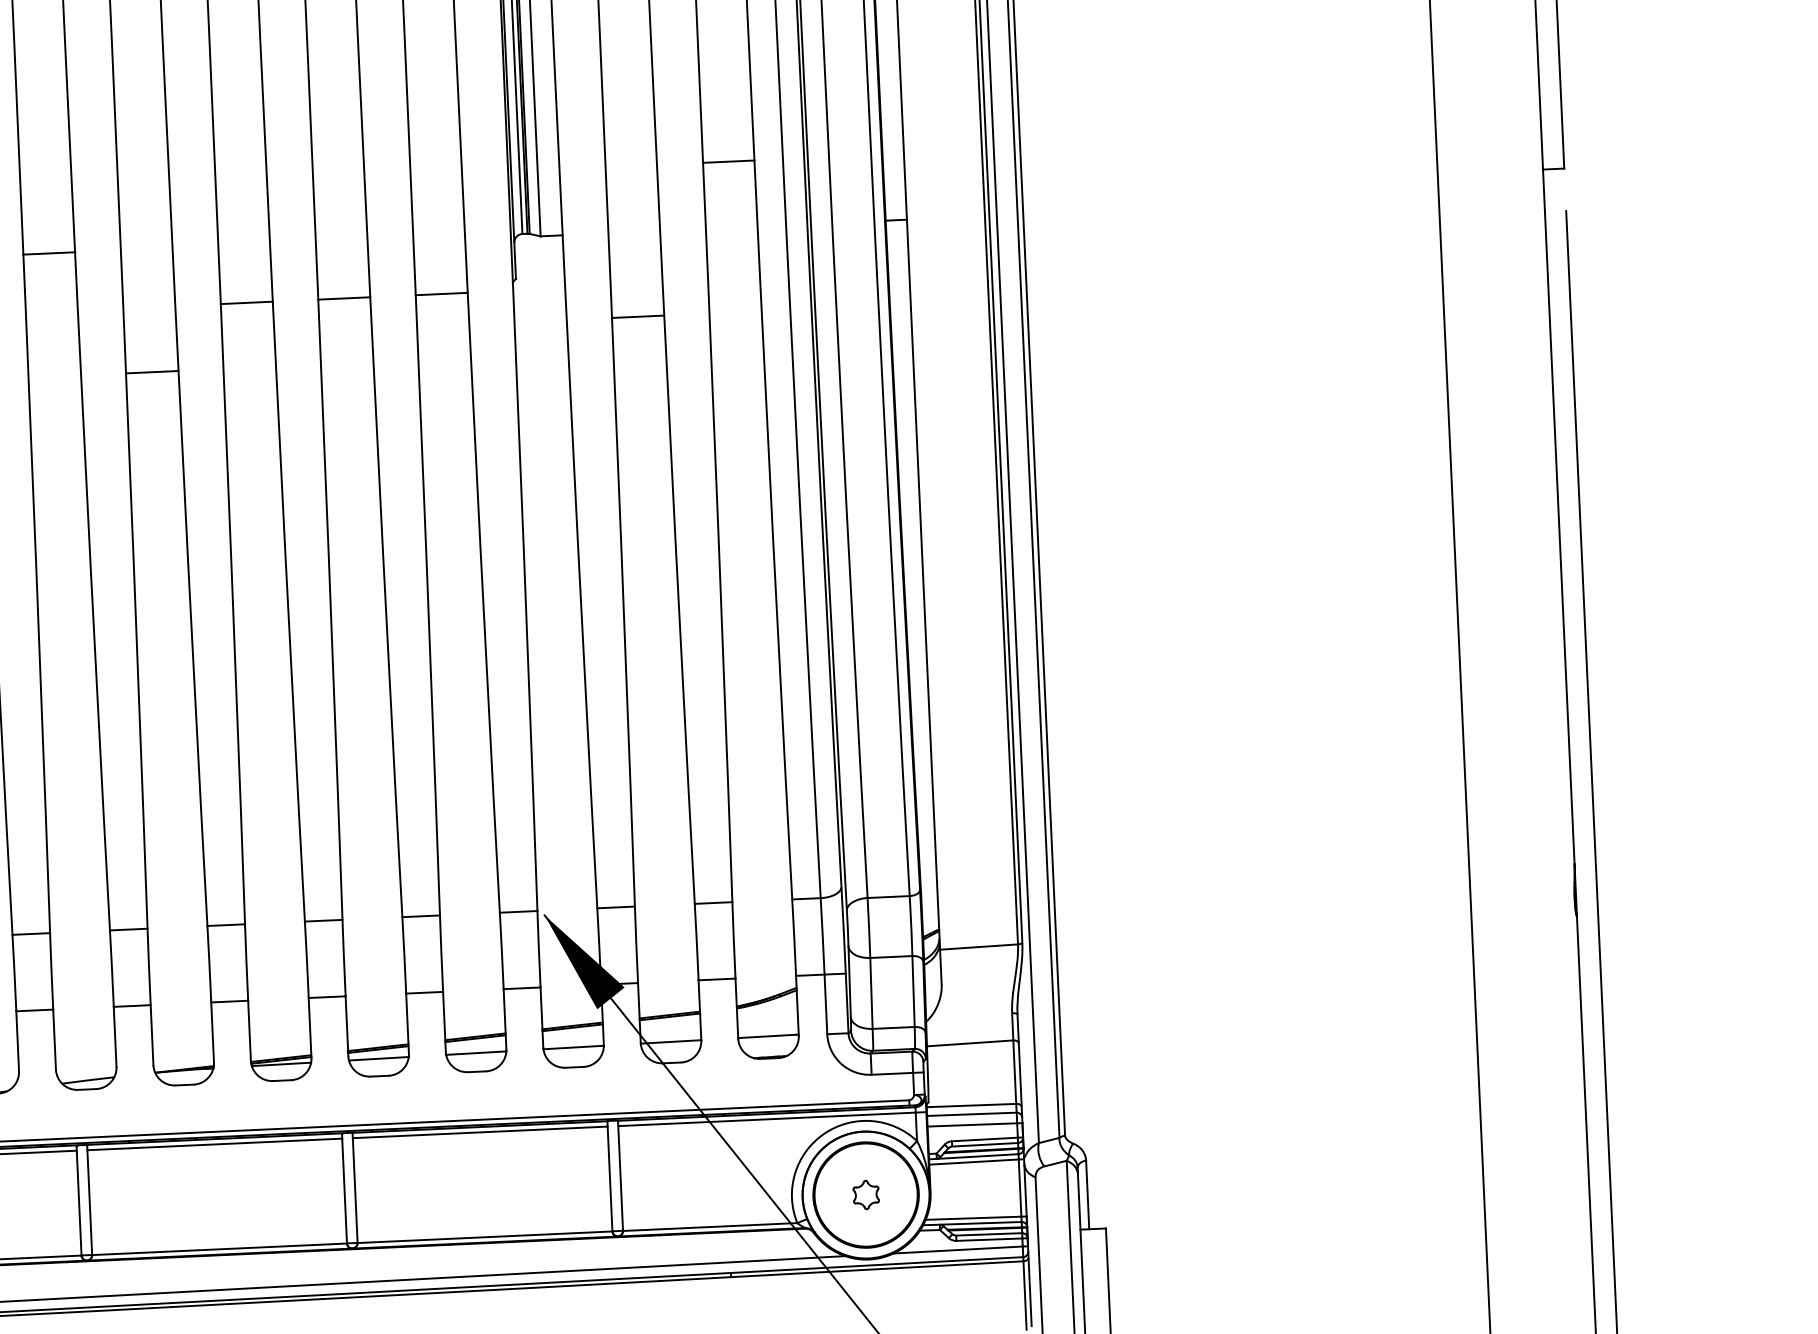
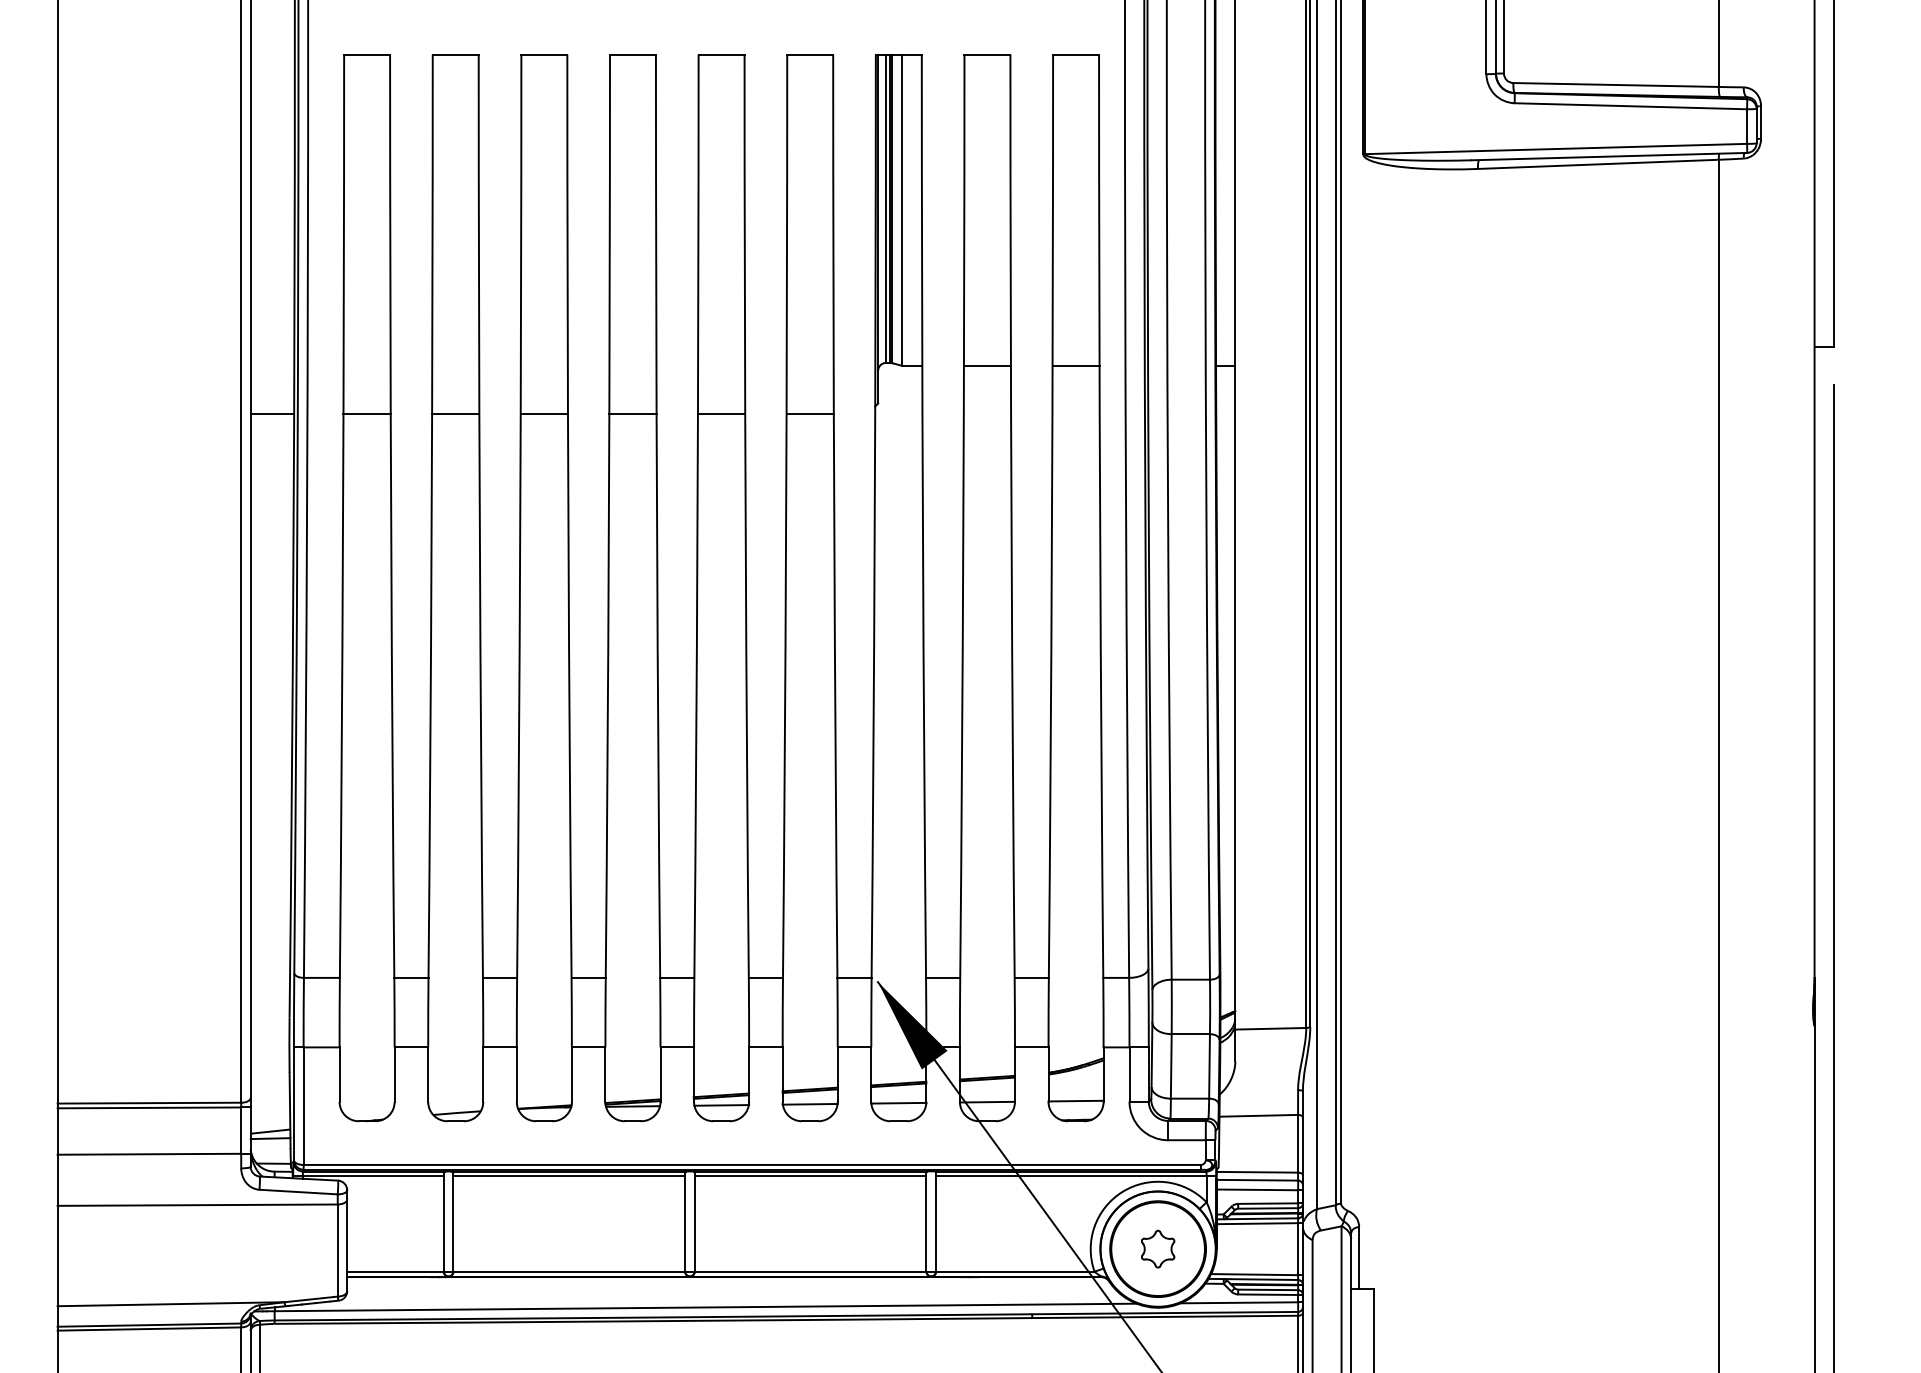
line: (728, 161) -> (1075, 365), moved
line: (48, 253) -> (455, 414), moved
line: (637, 316) -> (986, 365), moved
line: (152, 372) -> (544, 414), moved
part: (866, 1194) -> (1158, 1248), size x1.43

